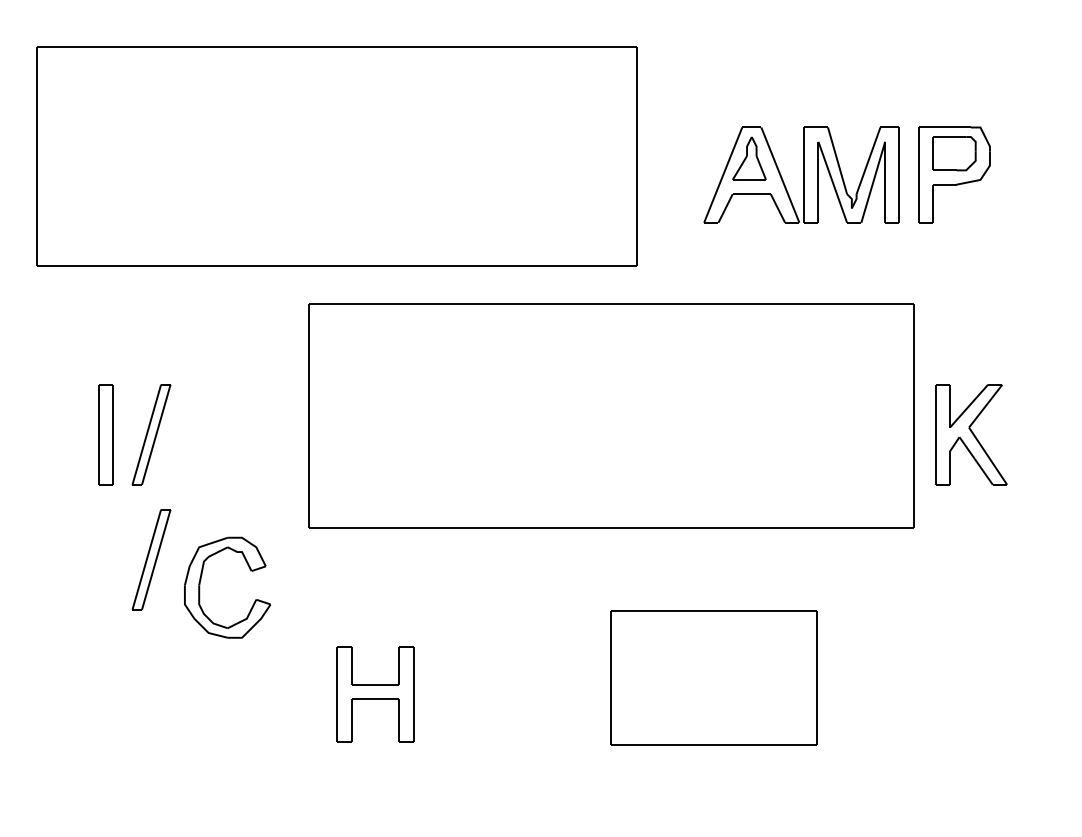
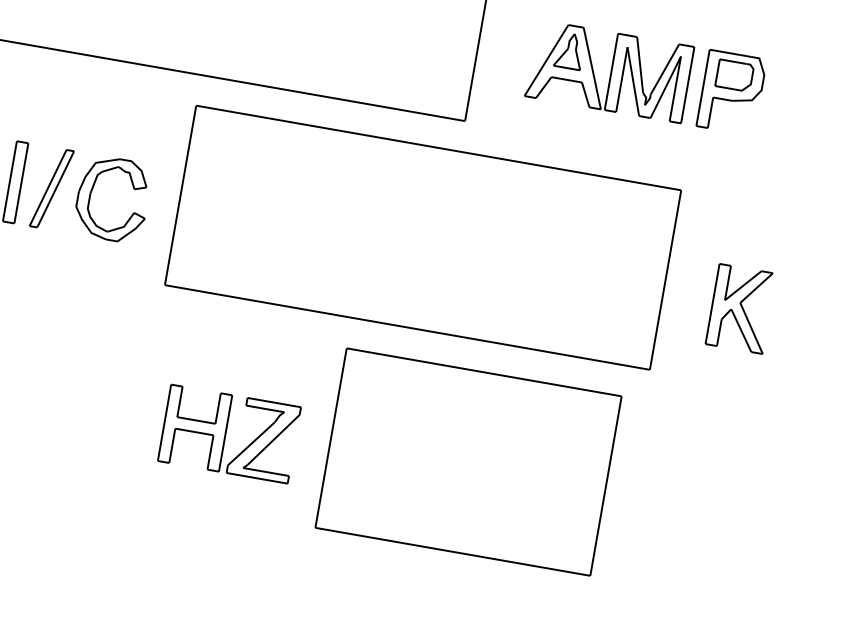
part: (971, 434) -> (741, 308), moved
part: (151, 559) -> (34, 288), removed
part: (201, 580) -> (92, 189), moved
part: (713, 677) -> (468, 461), size x1.67
part: (460, 694) -> (263, 440), added

